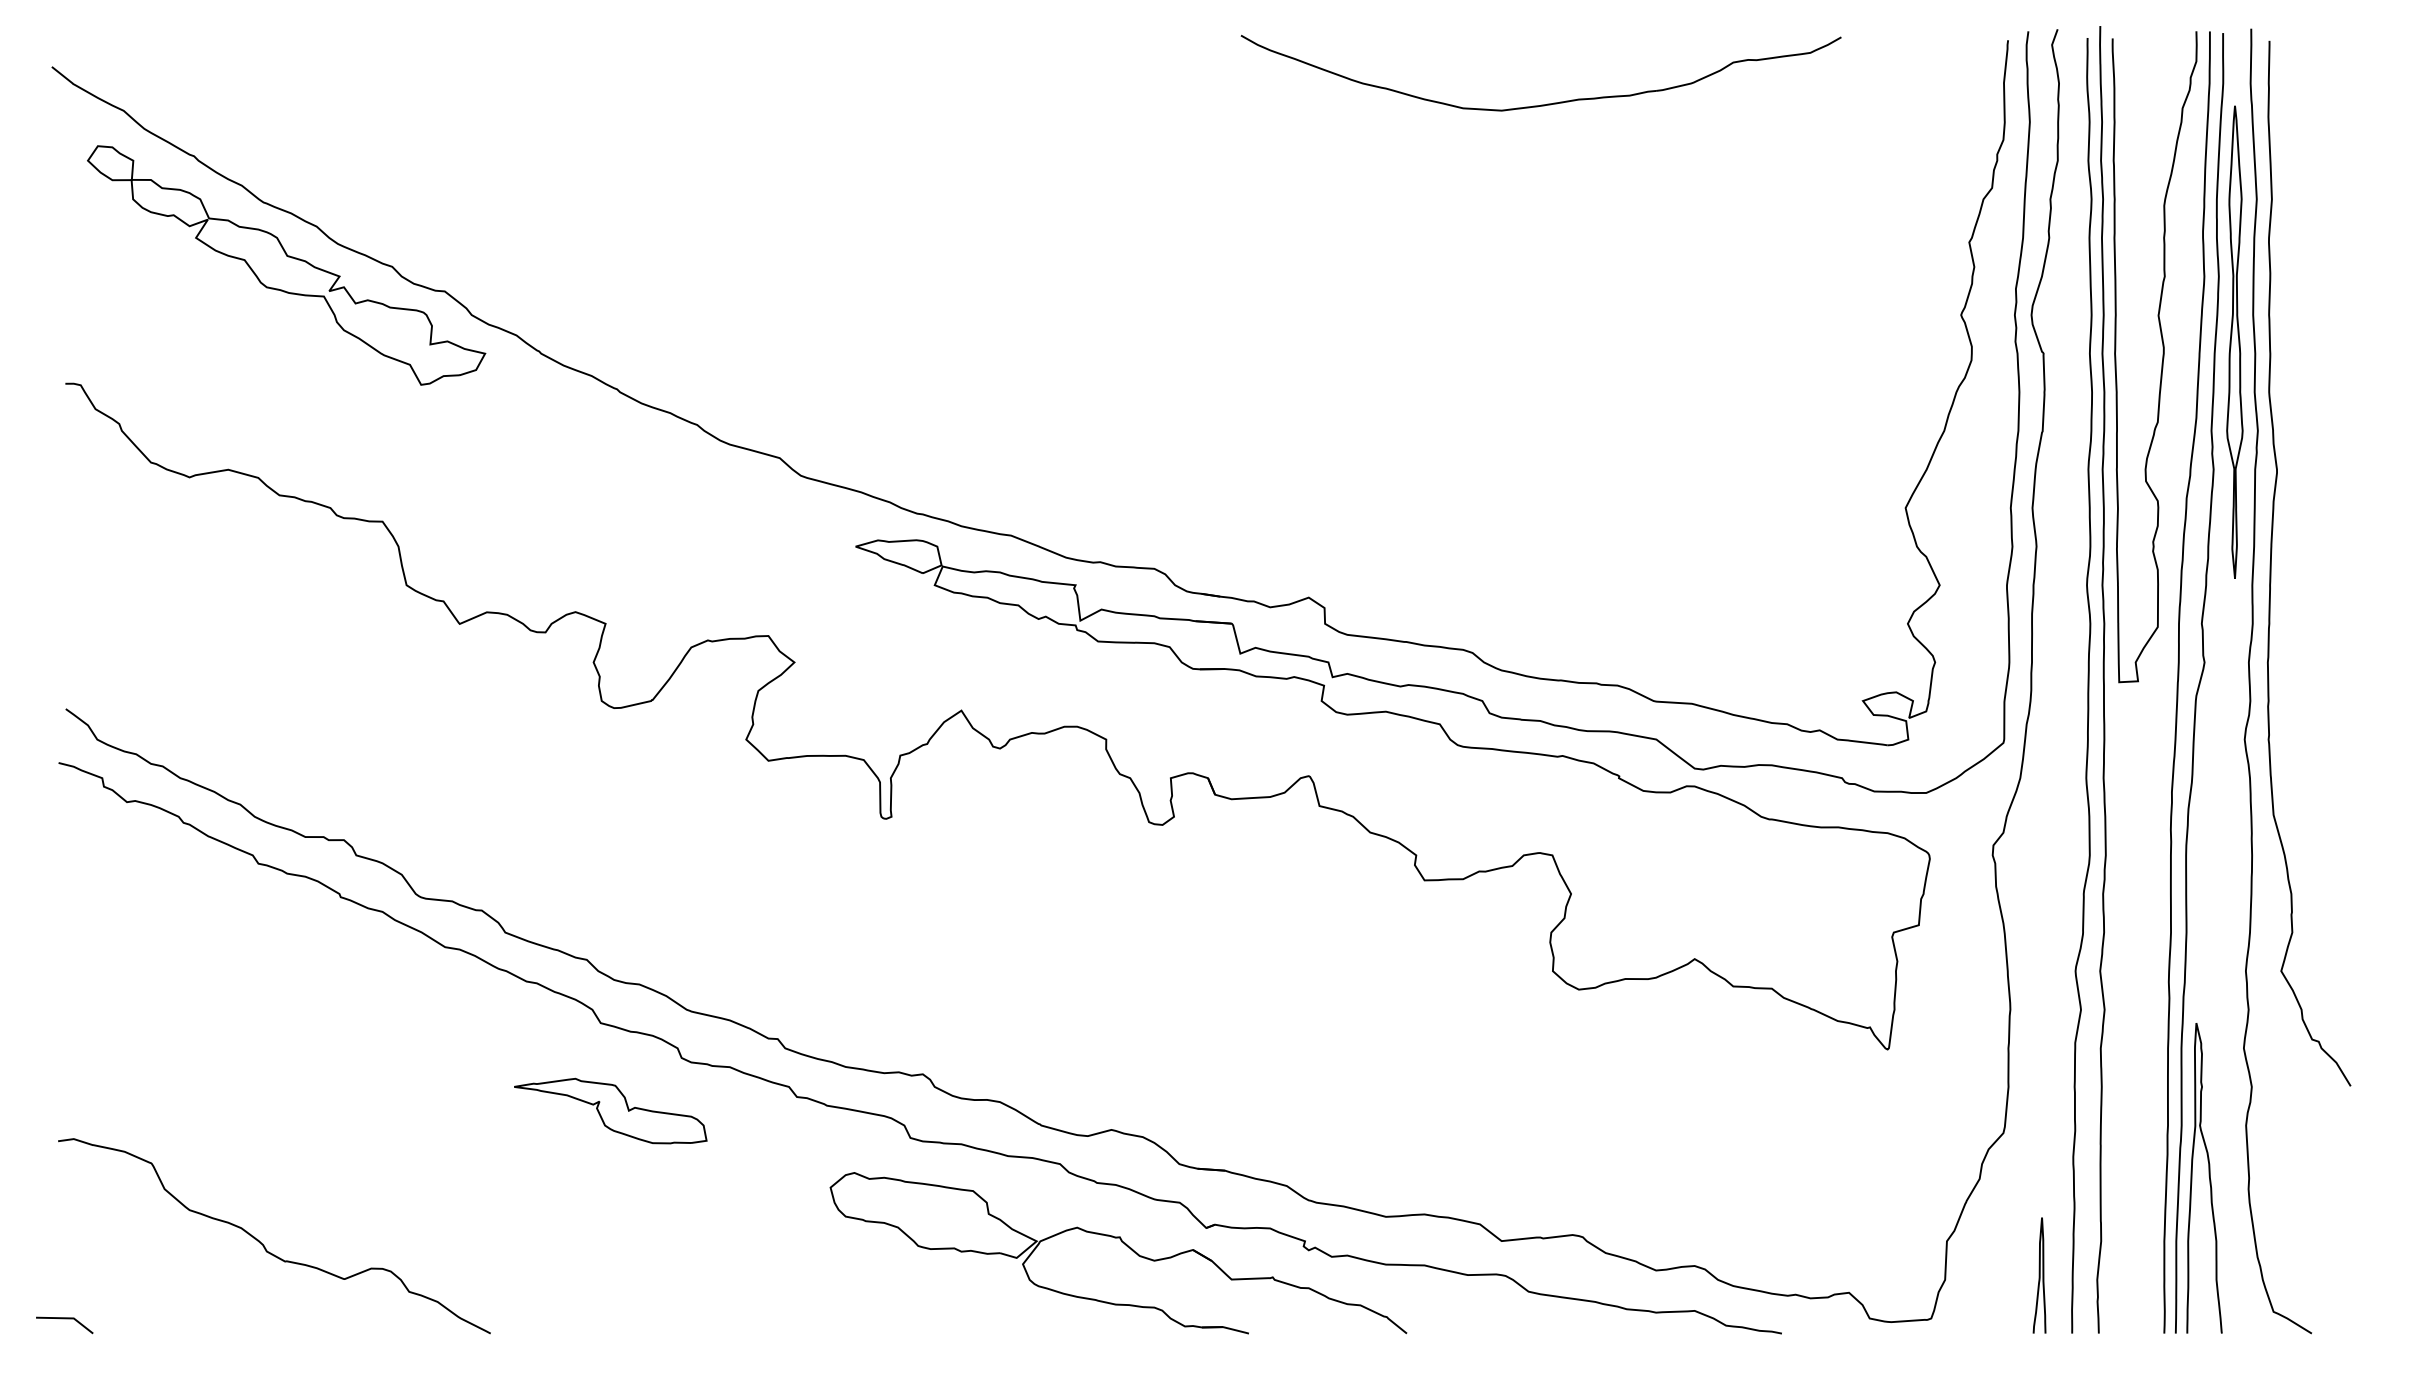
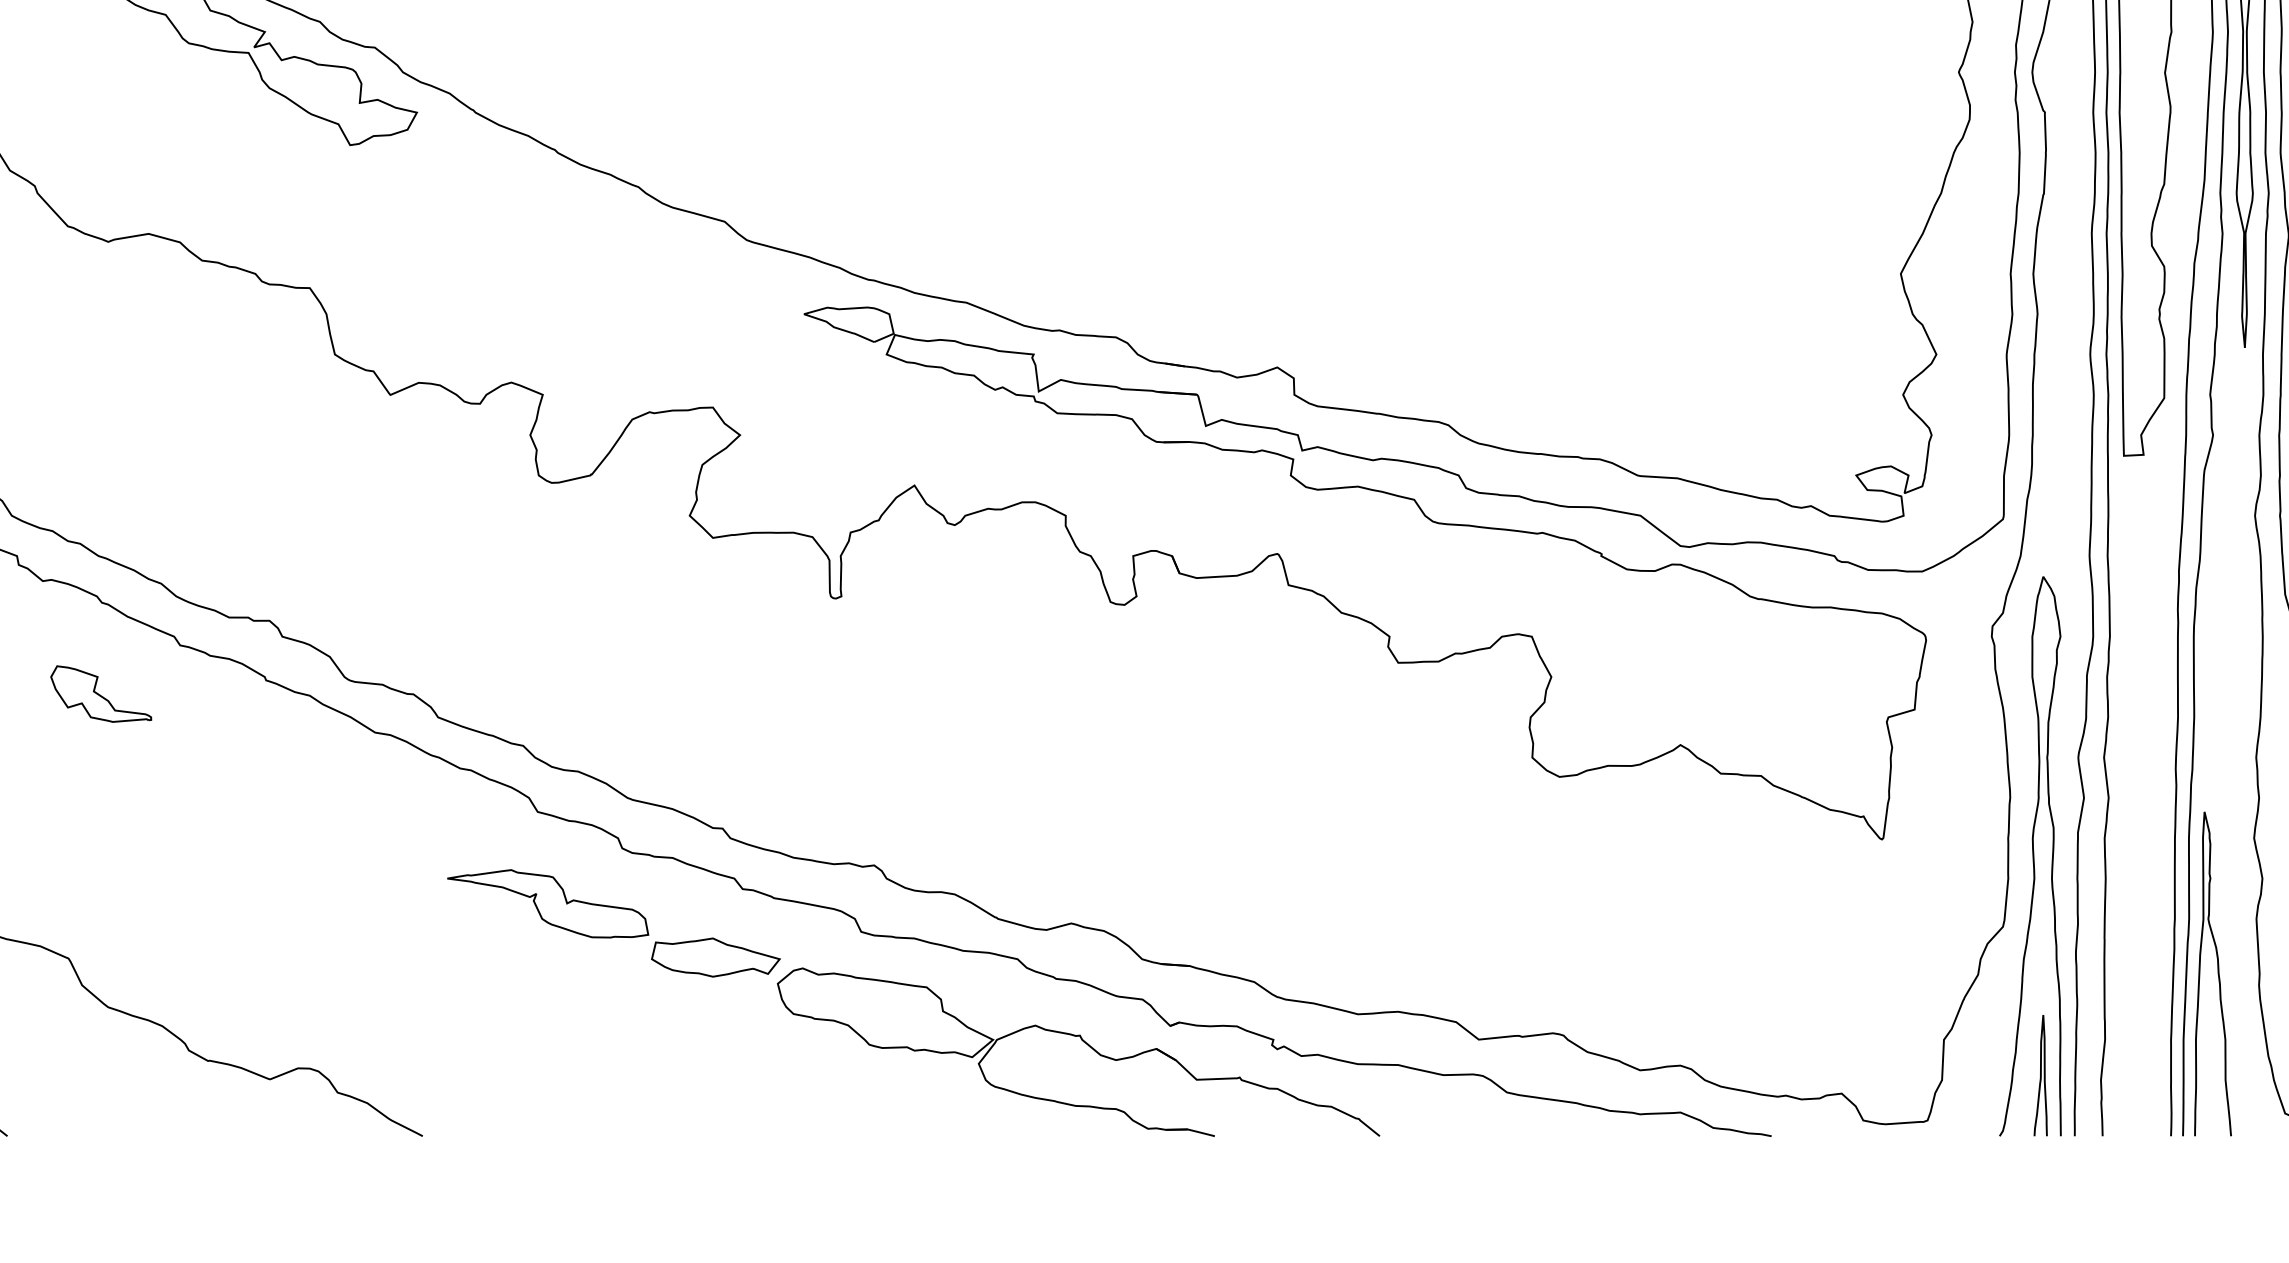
part: (182, 909) -> (100, 693), added
curve: (2031, 1065) -> (2032, 856), added
part: (771, 1162) -> (716, 957), added

